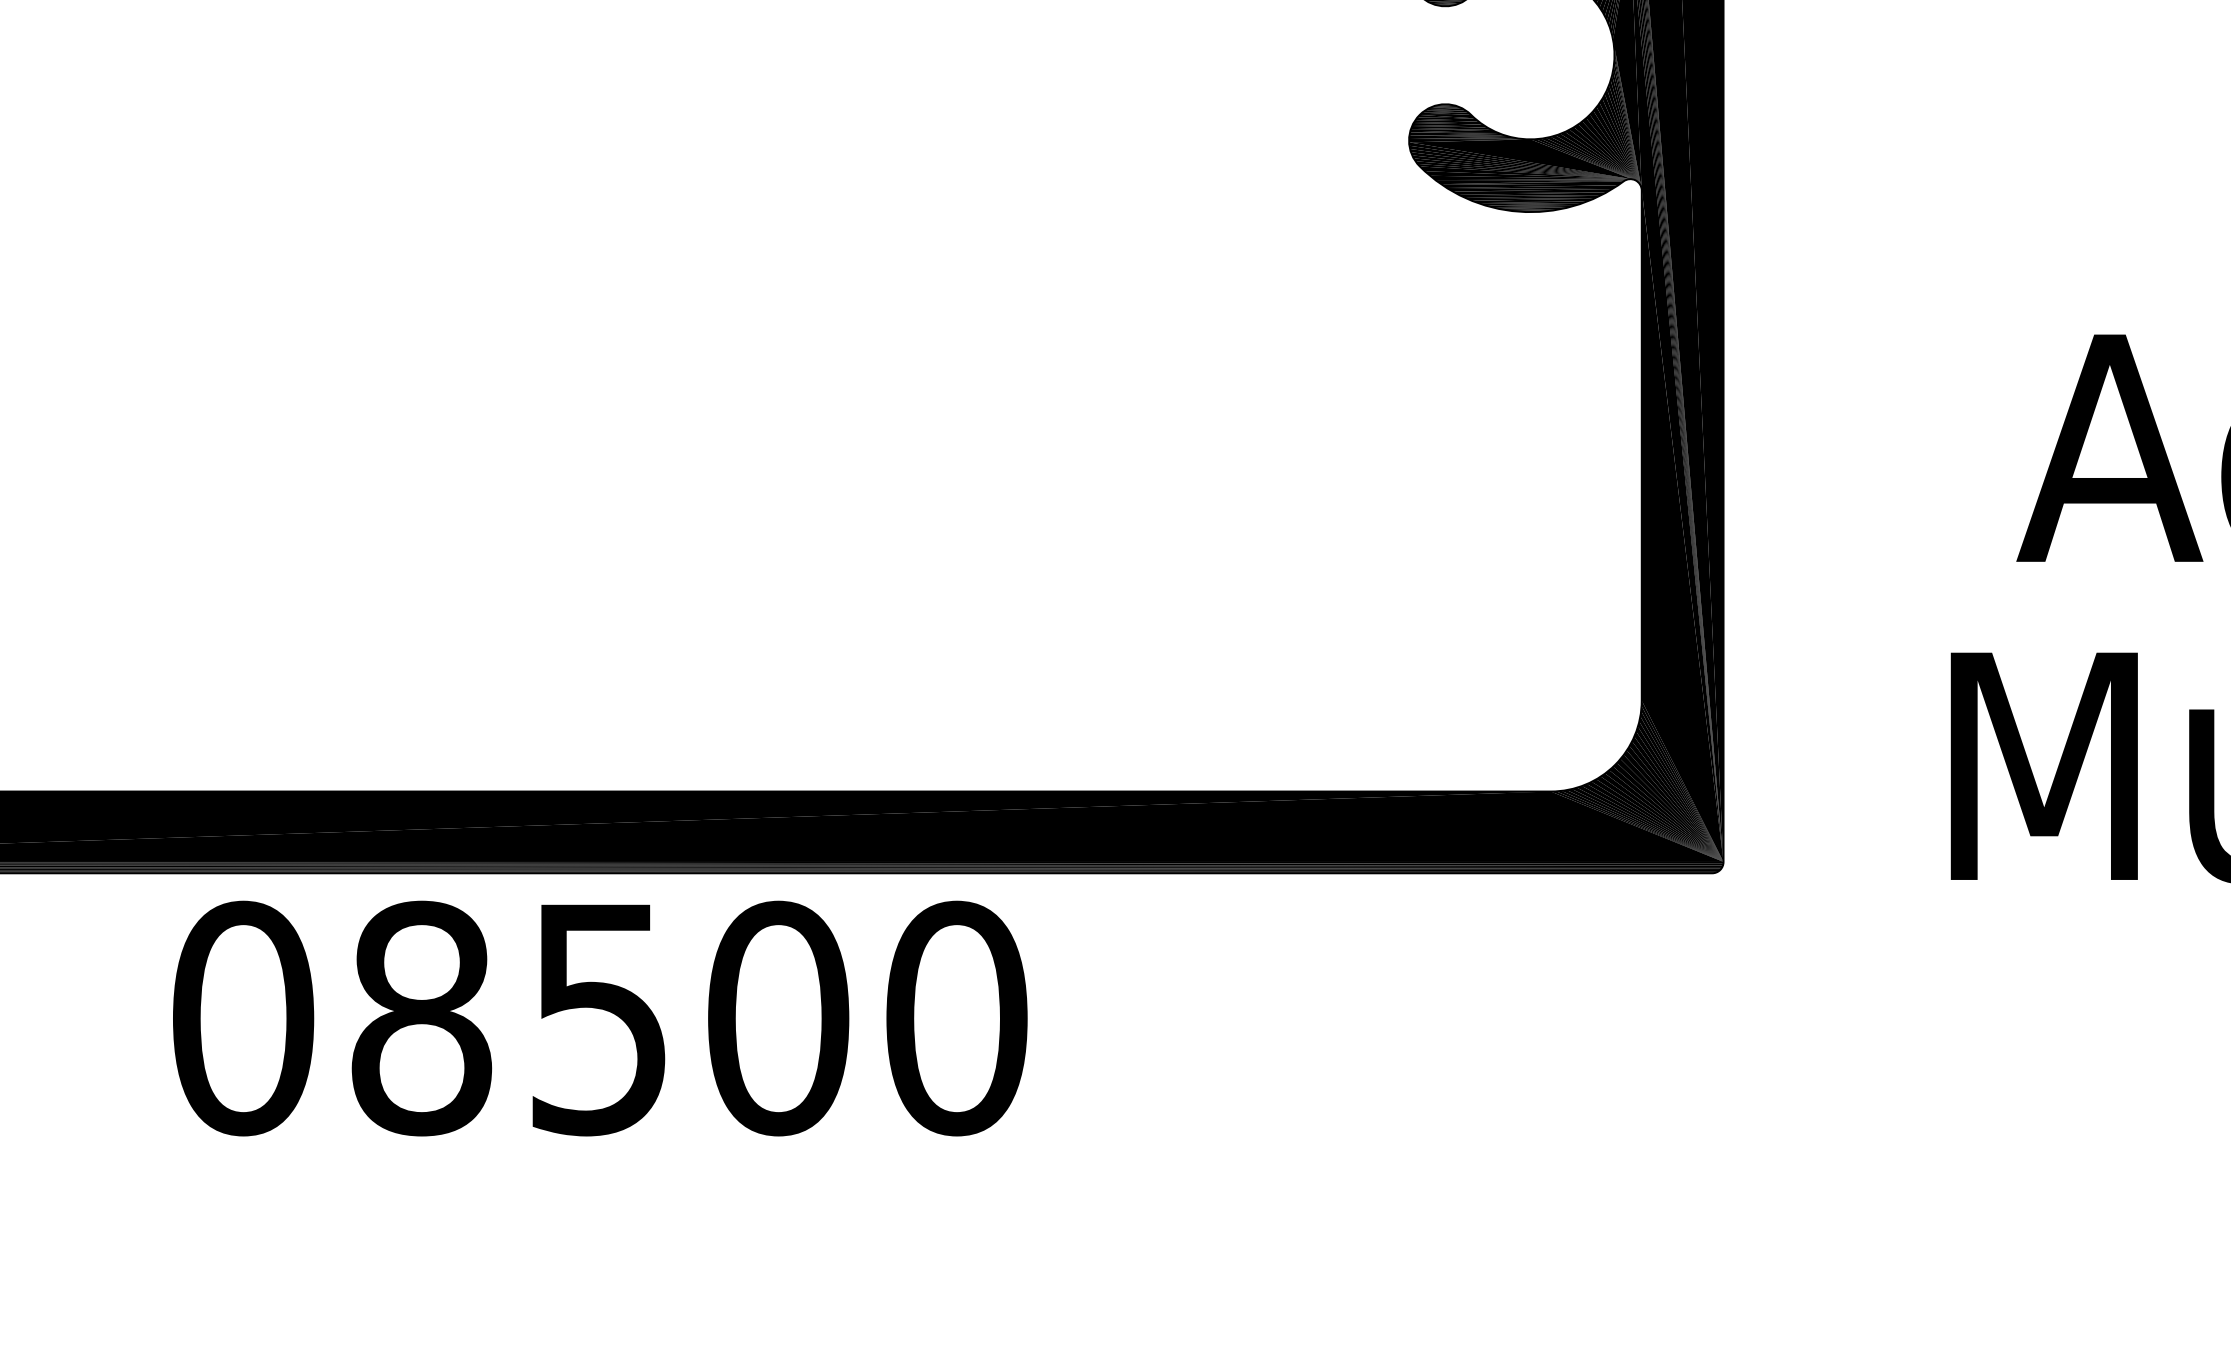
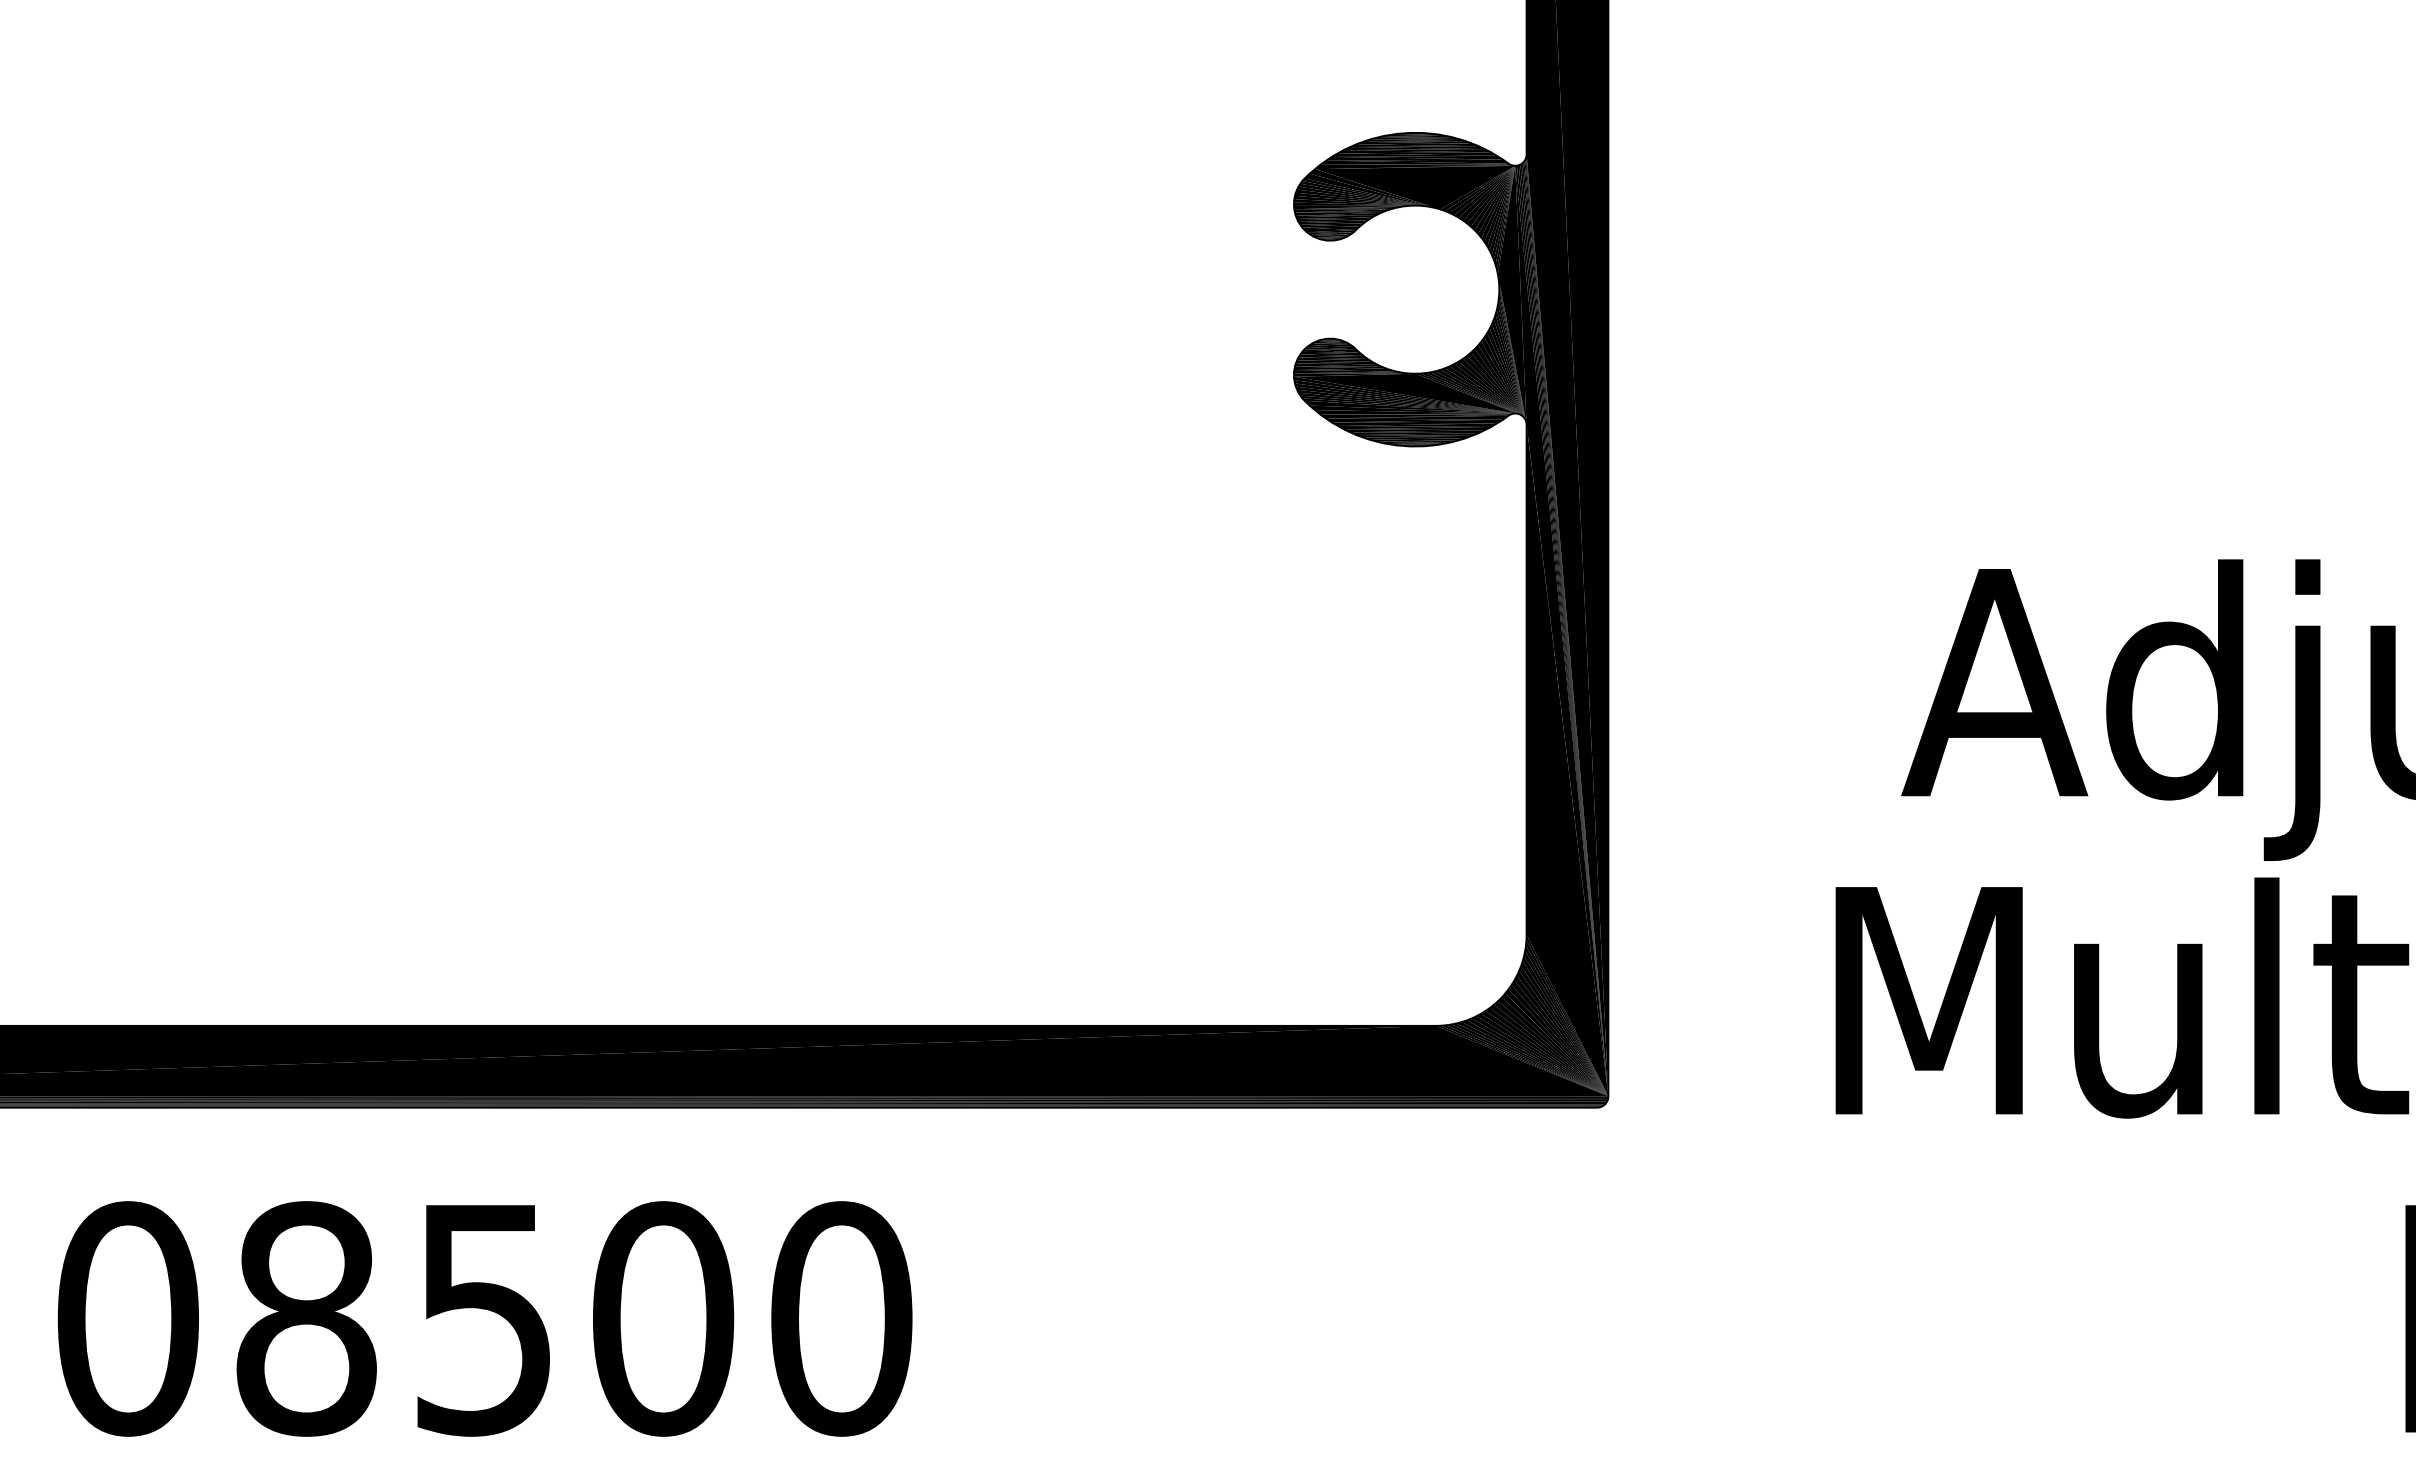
text: (599, 1018) -> (484, 1318), moved

